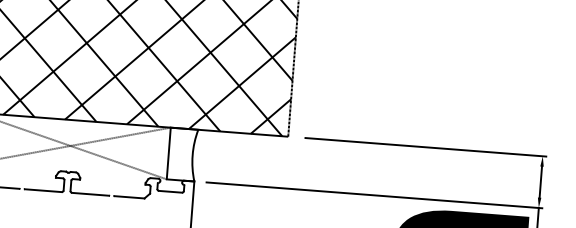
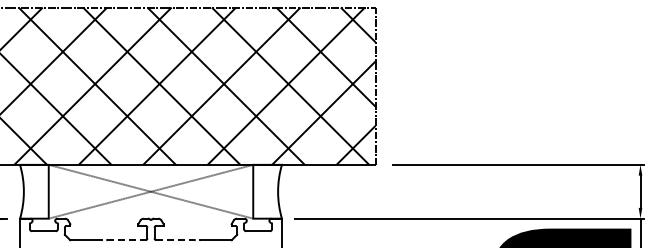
line: (43, 190) -> (126, 240), solid -> dashed
line: (91, 194) -> (176, 240), solid -> dashed

